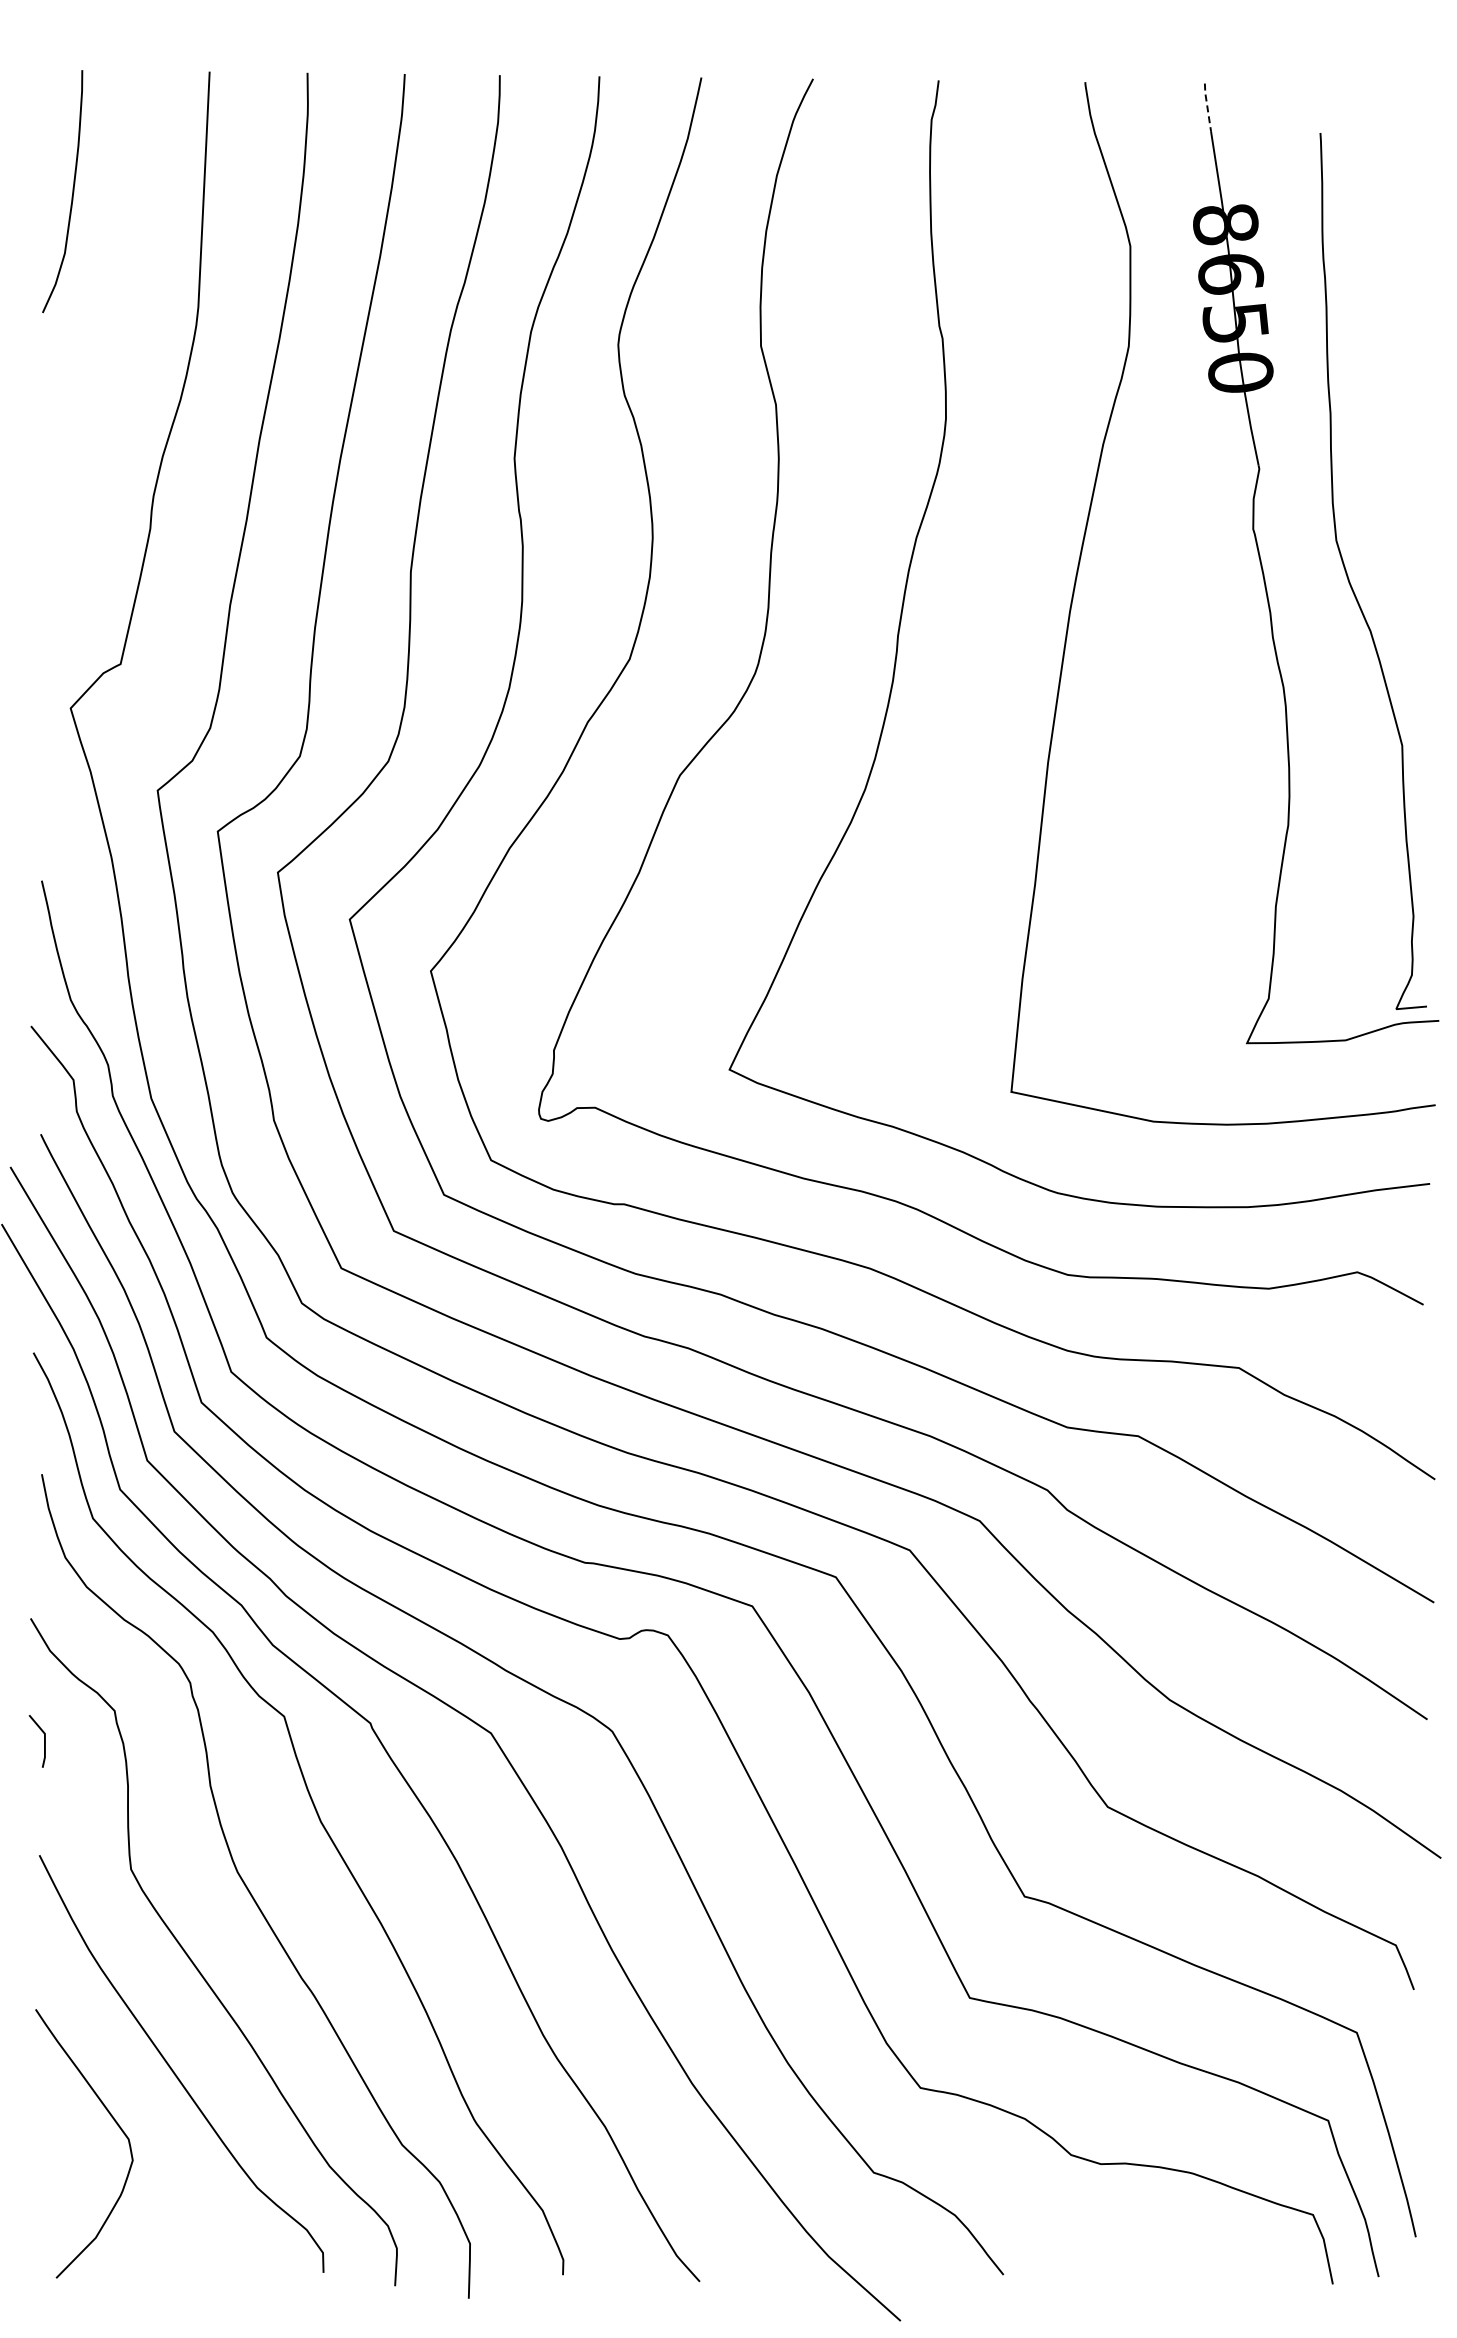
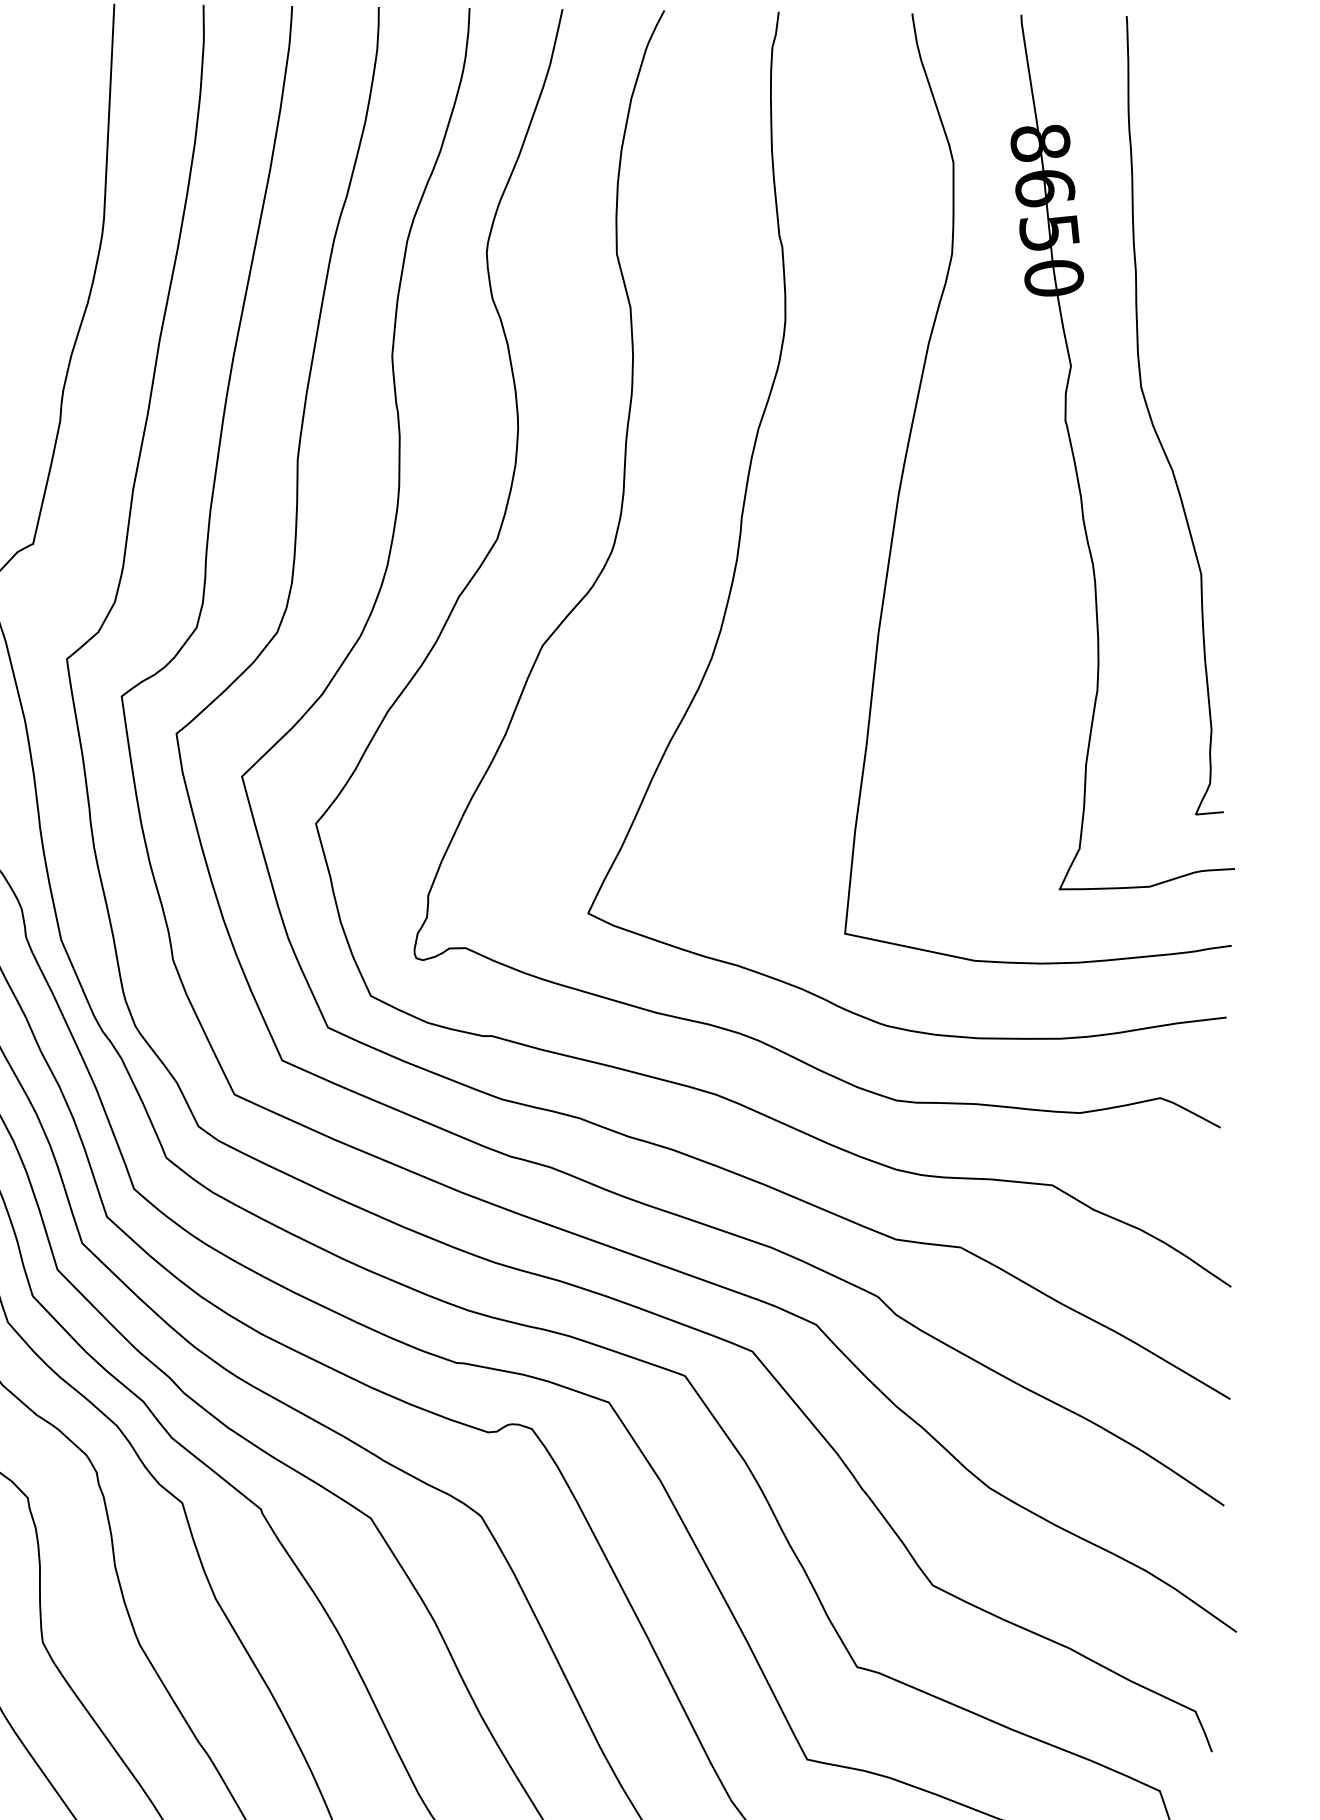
line: (1207, 106) -> (1023, 35), dashed -> solid
curve: (1349, 578) -> (1153, 422), moved

